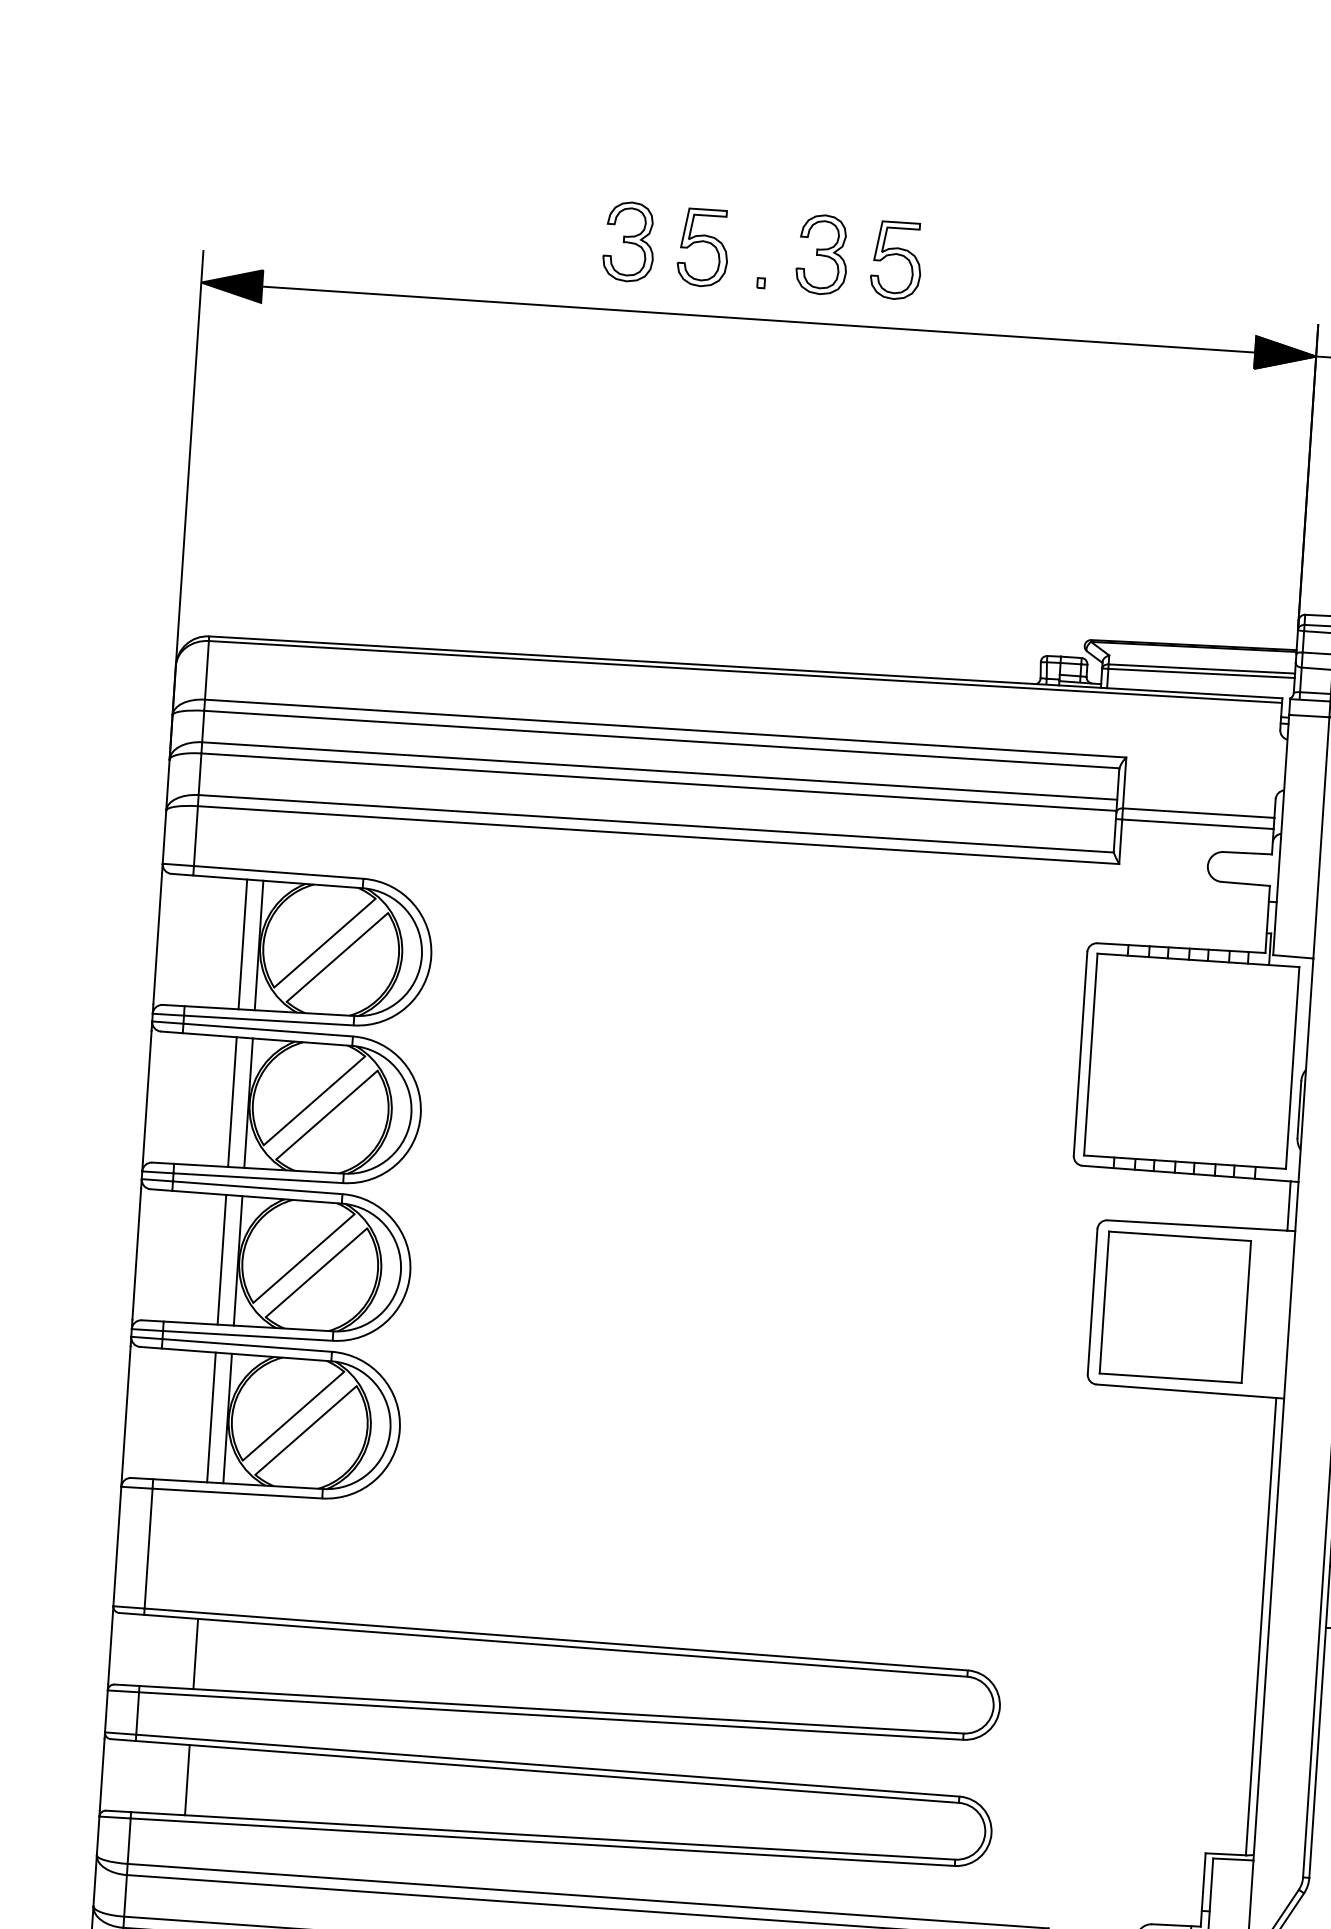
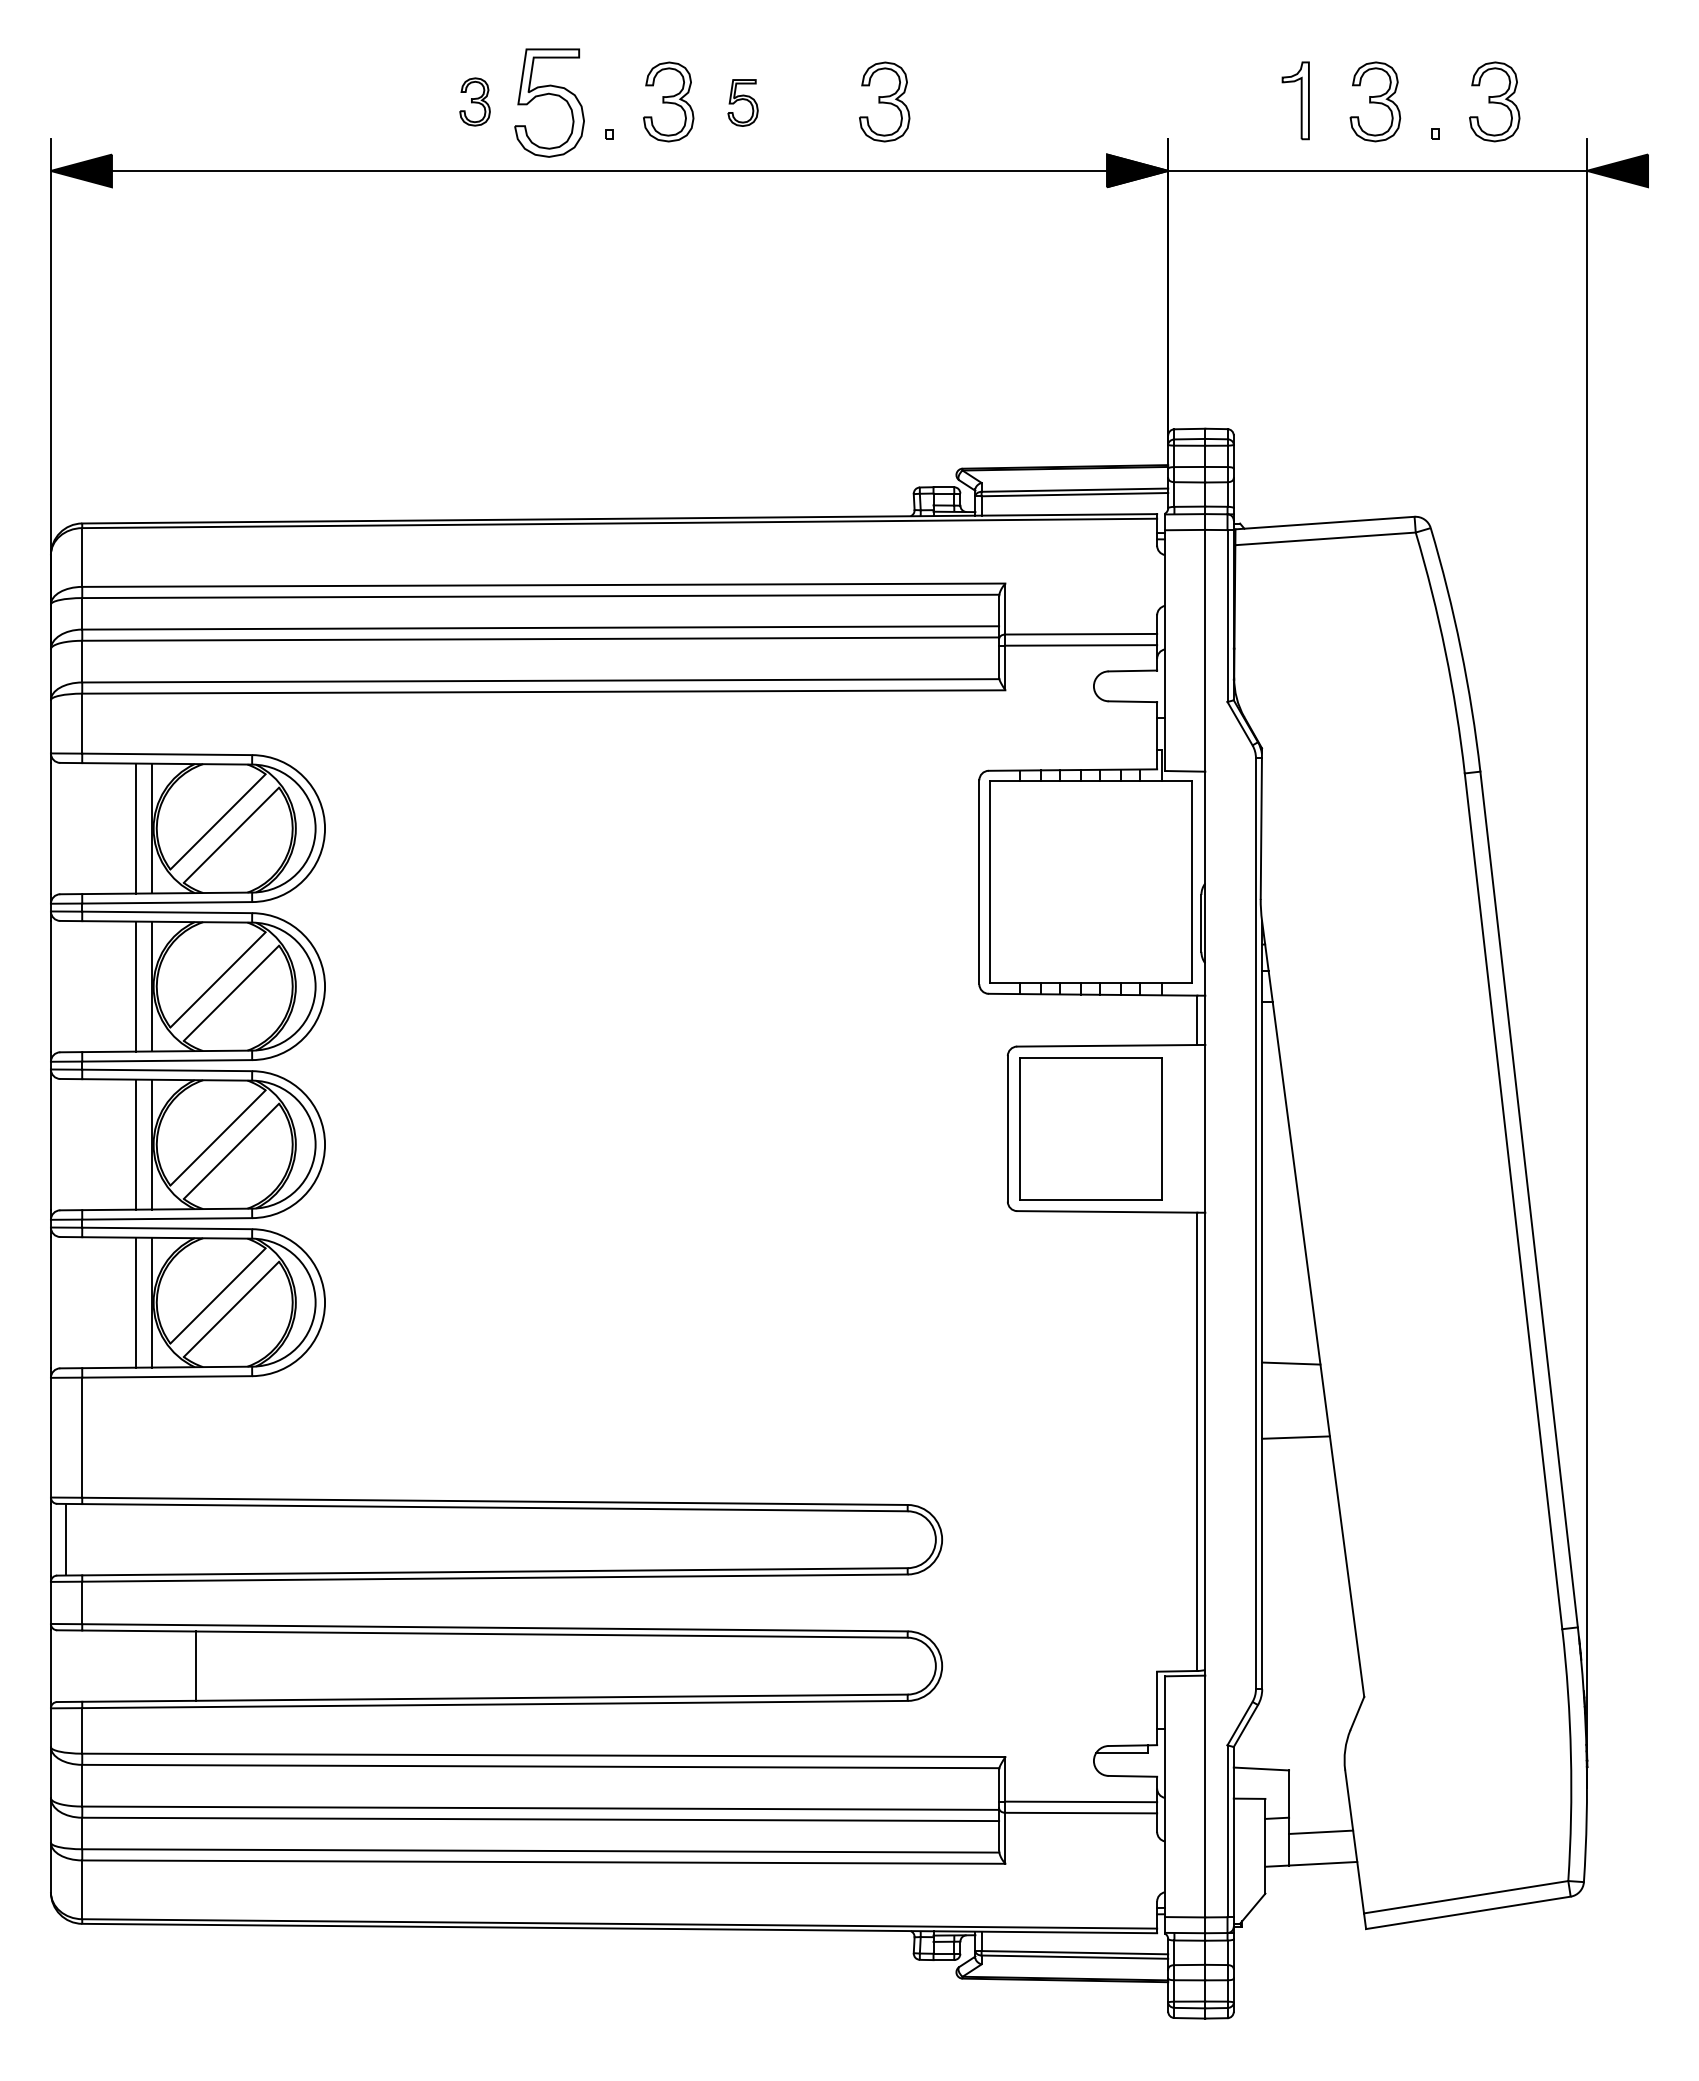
part: (628, 241) -> (474, 101), size x0.6
part: (703, 247) -> (549, 102), size x1.4
part: (895, 260) -> (742, 102), size x0.6
part: (1037, 268) -> (884, 101), added
line: (196, 1653) -> (66, 1539), moved
line: (187, 1779) -> (196, 1665), moved

